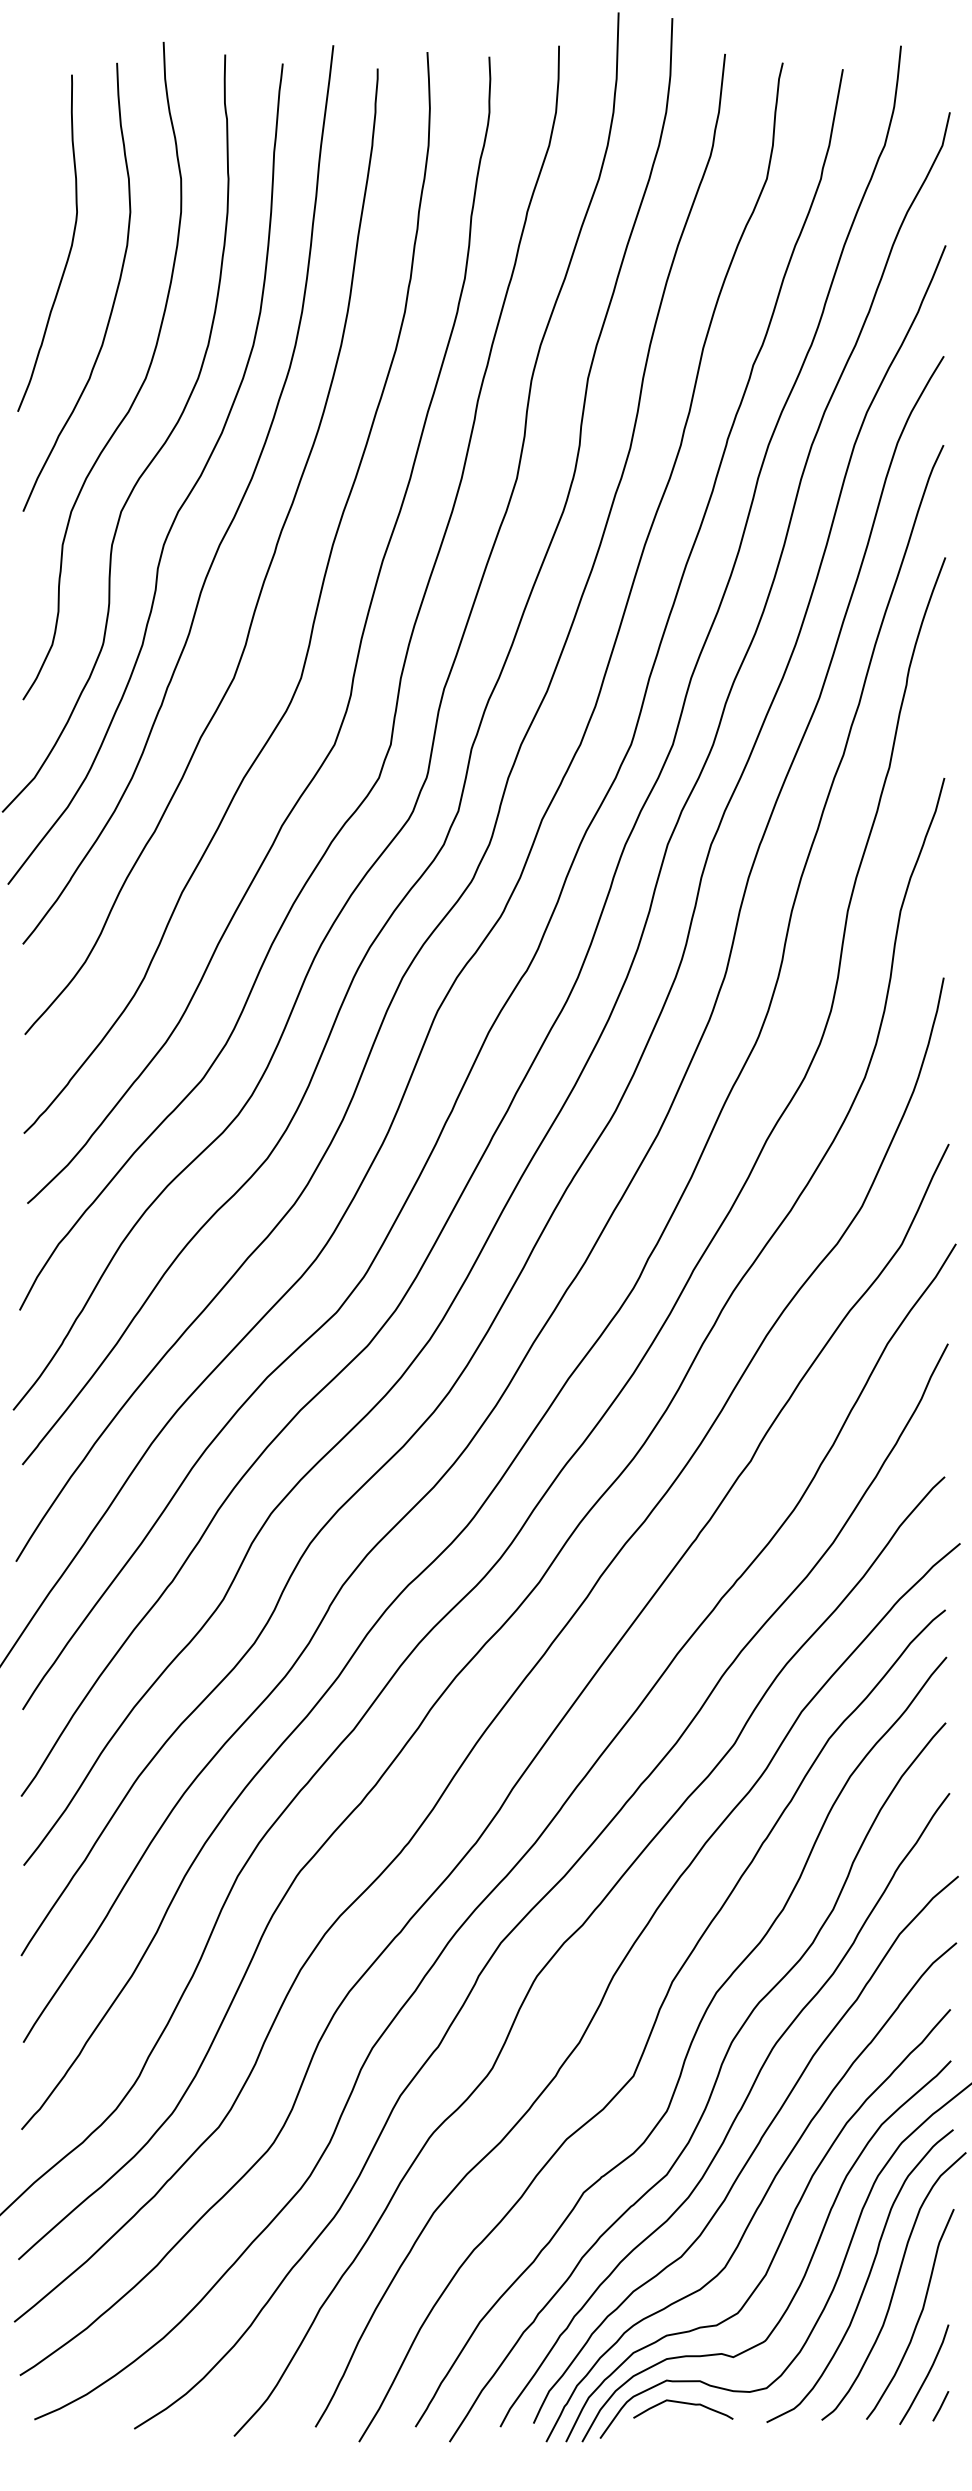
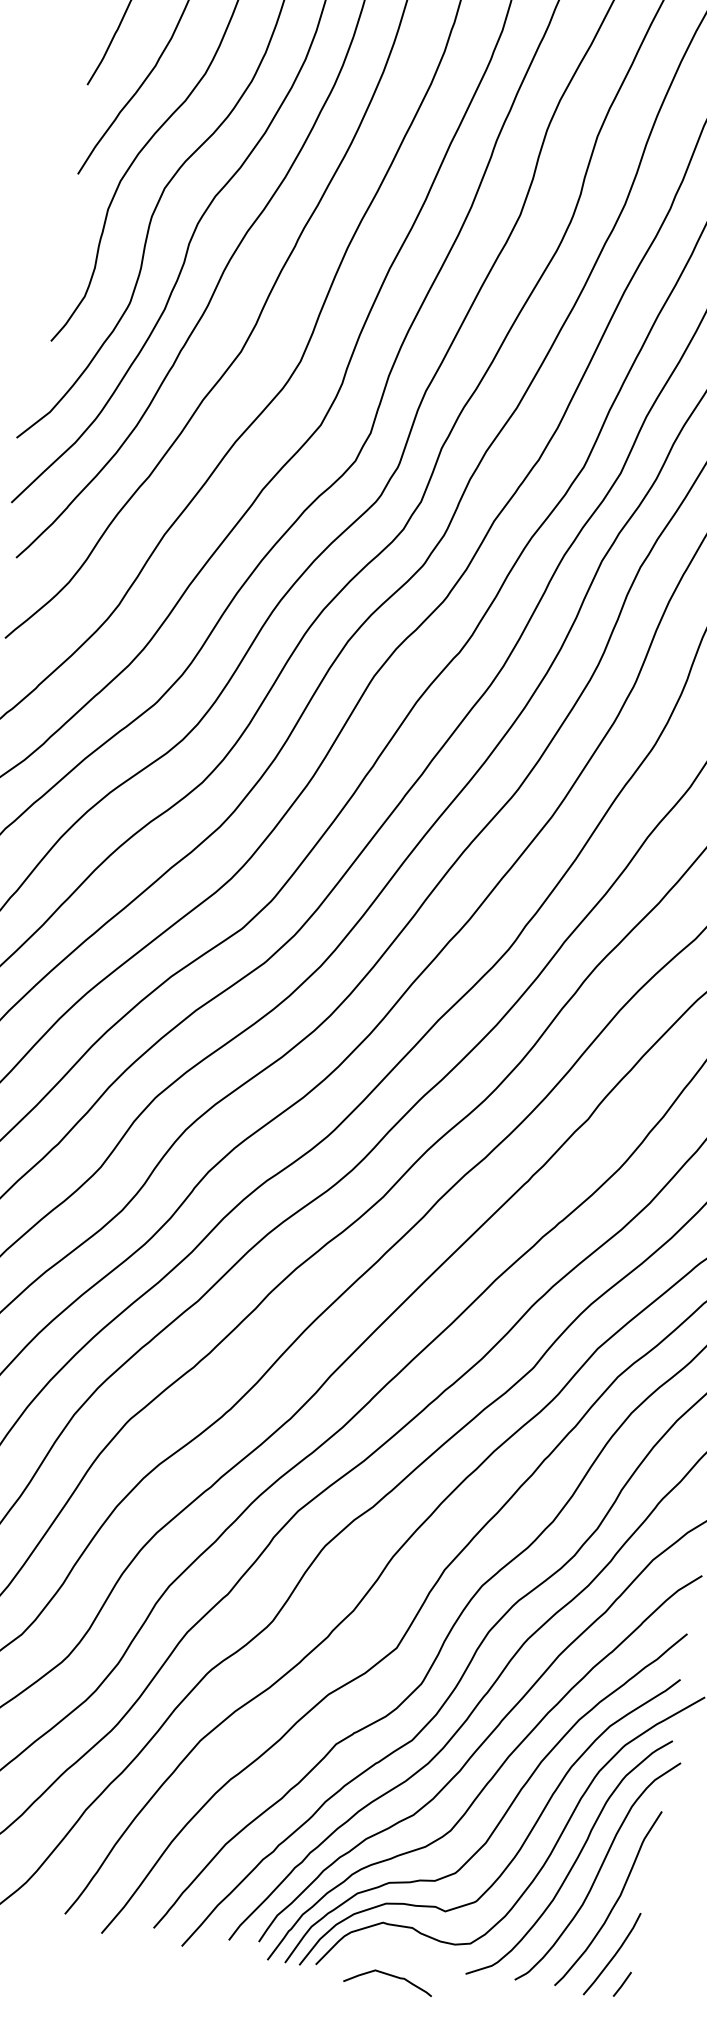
curve: (686, 2404) -> (392, 1976), moved

